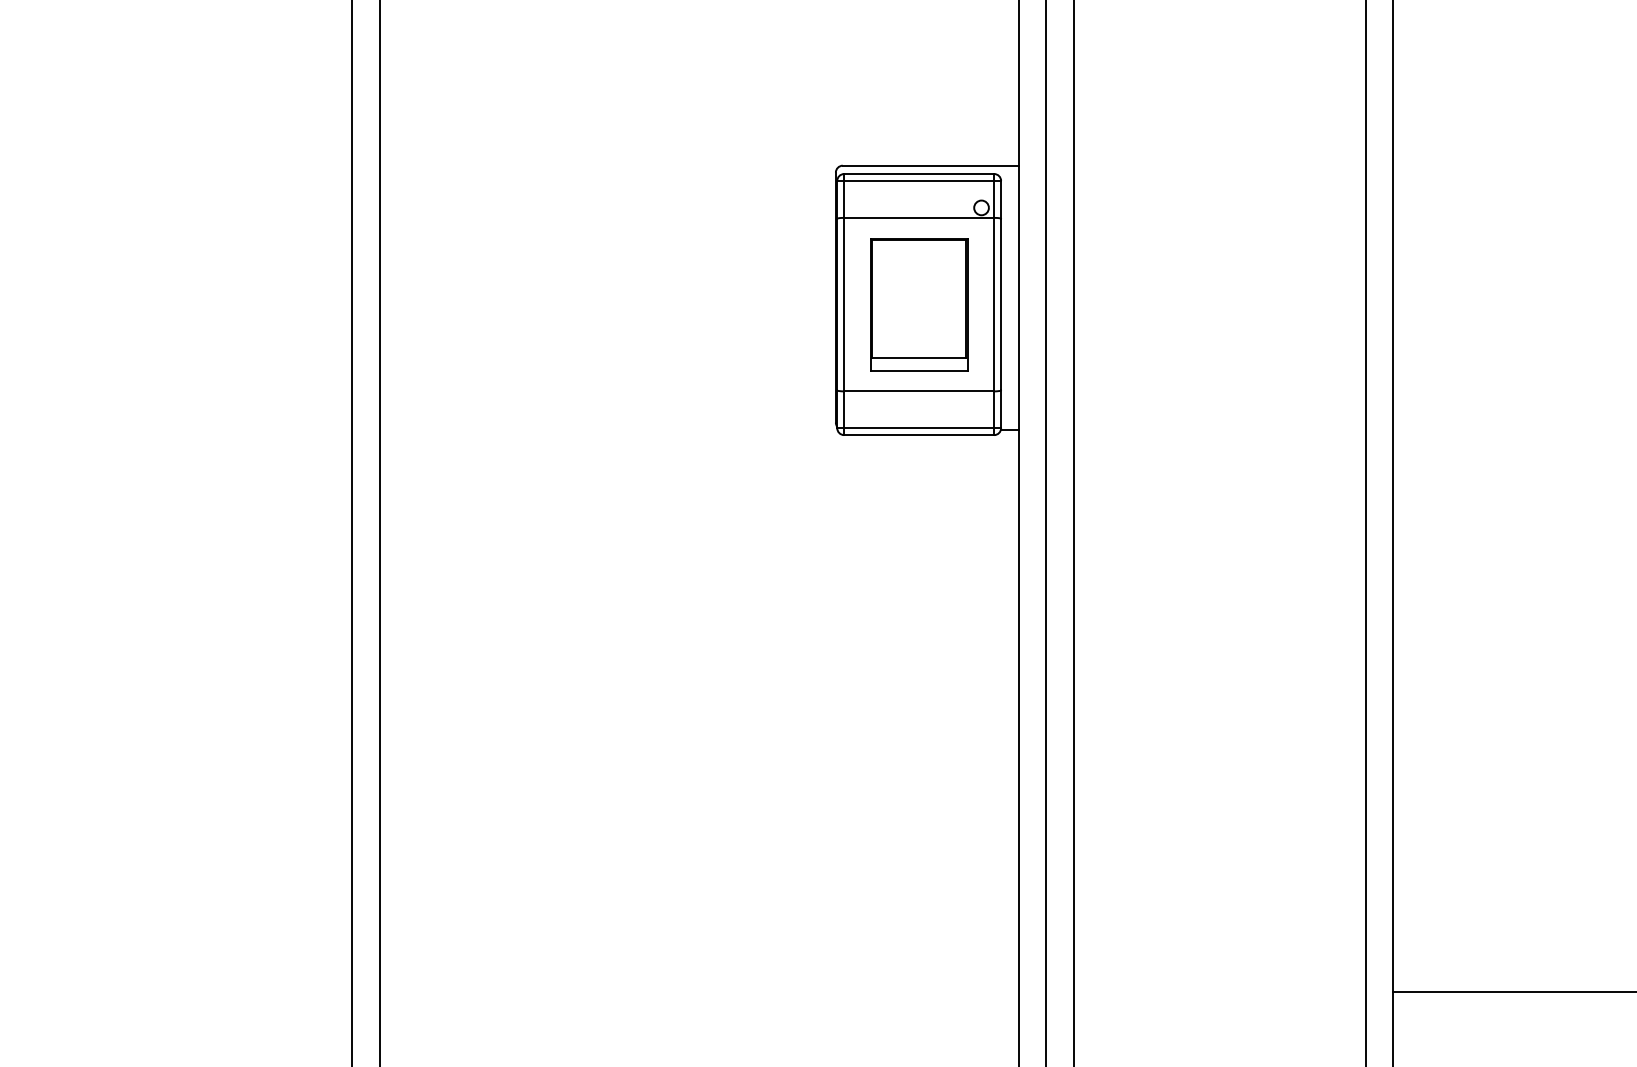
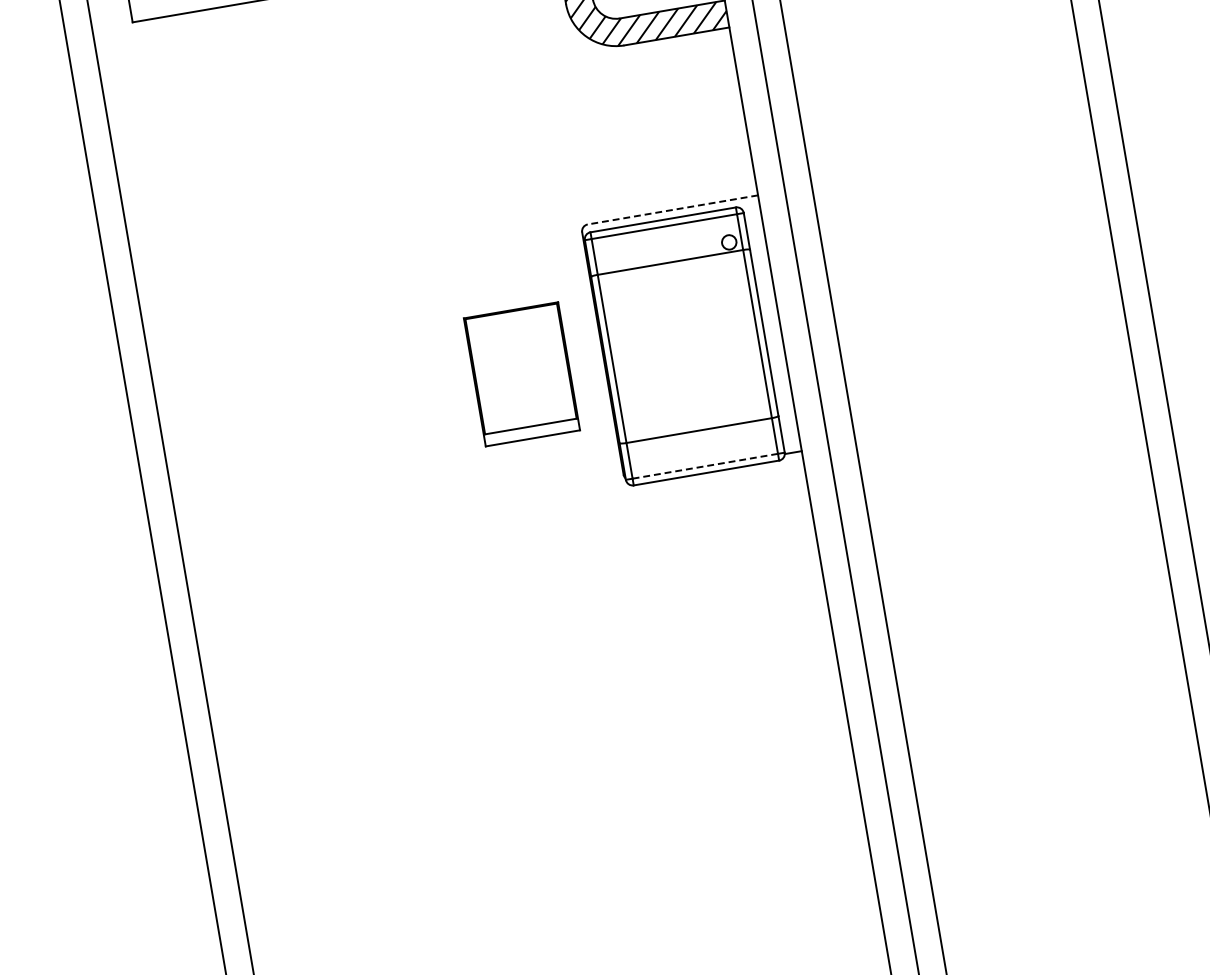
line: (930, 165) -> (672, 209), solid -> dashed
part: (919, 304) -> (522, 374), moved
line: (919, 428) -> (705, 466), solid -> dashed

